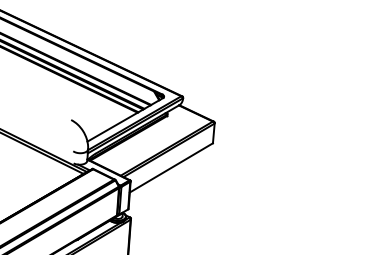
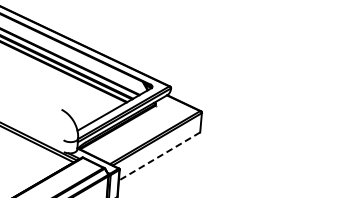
line: (170, 168) -> (158, 157), solid -> dashed

